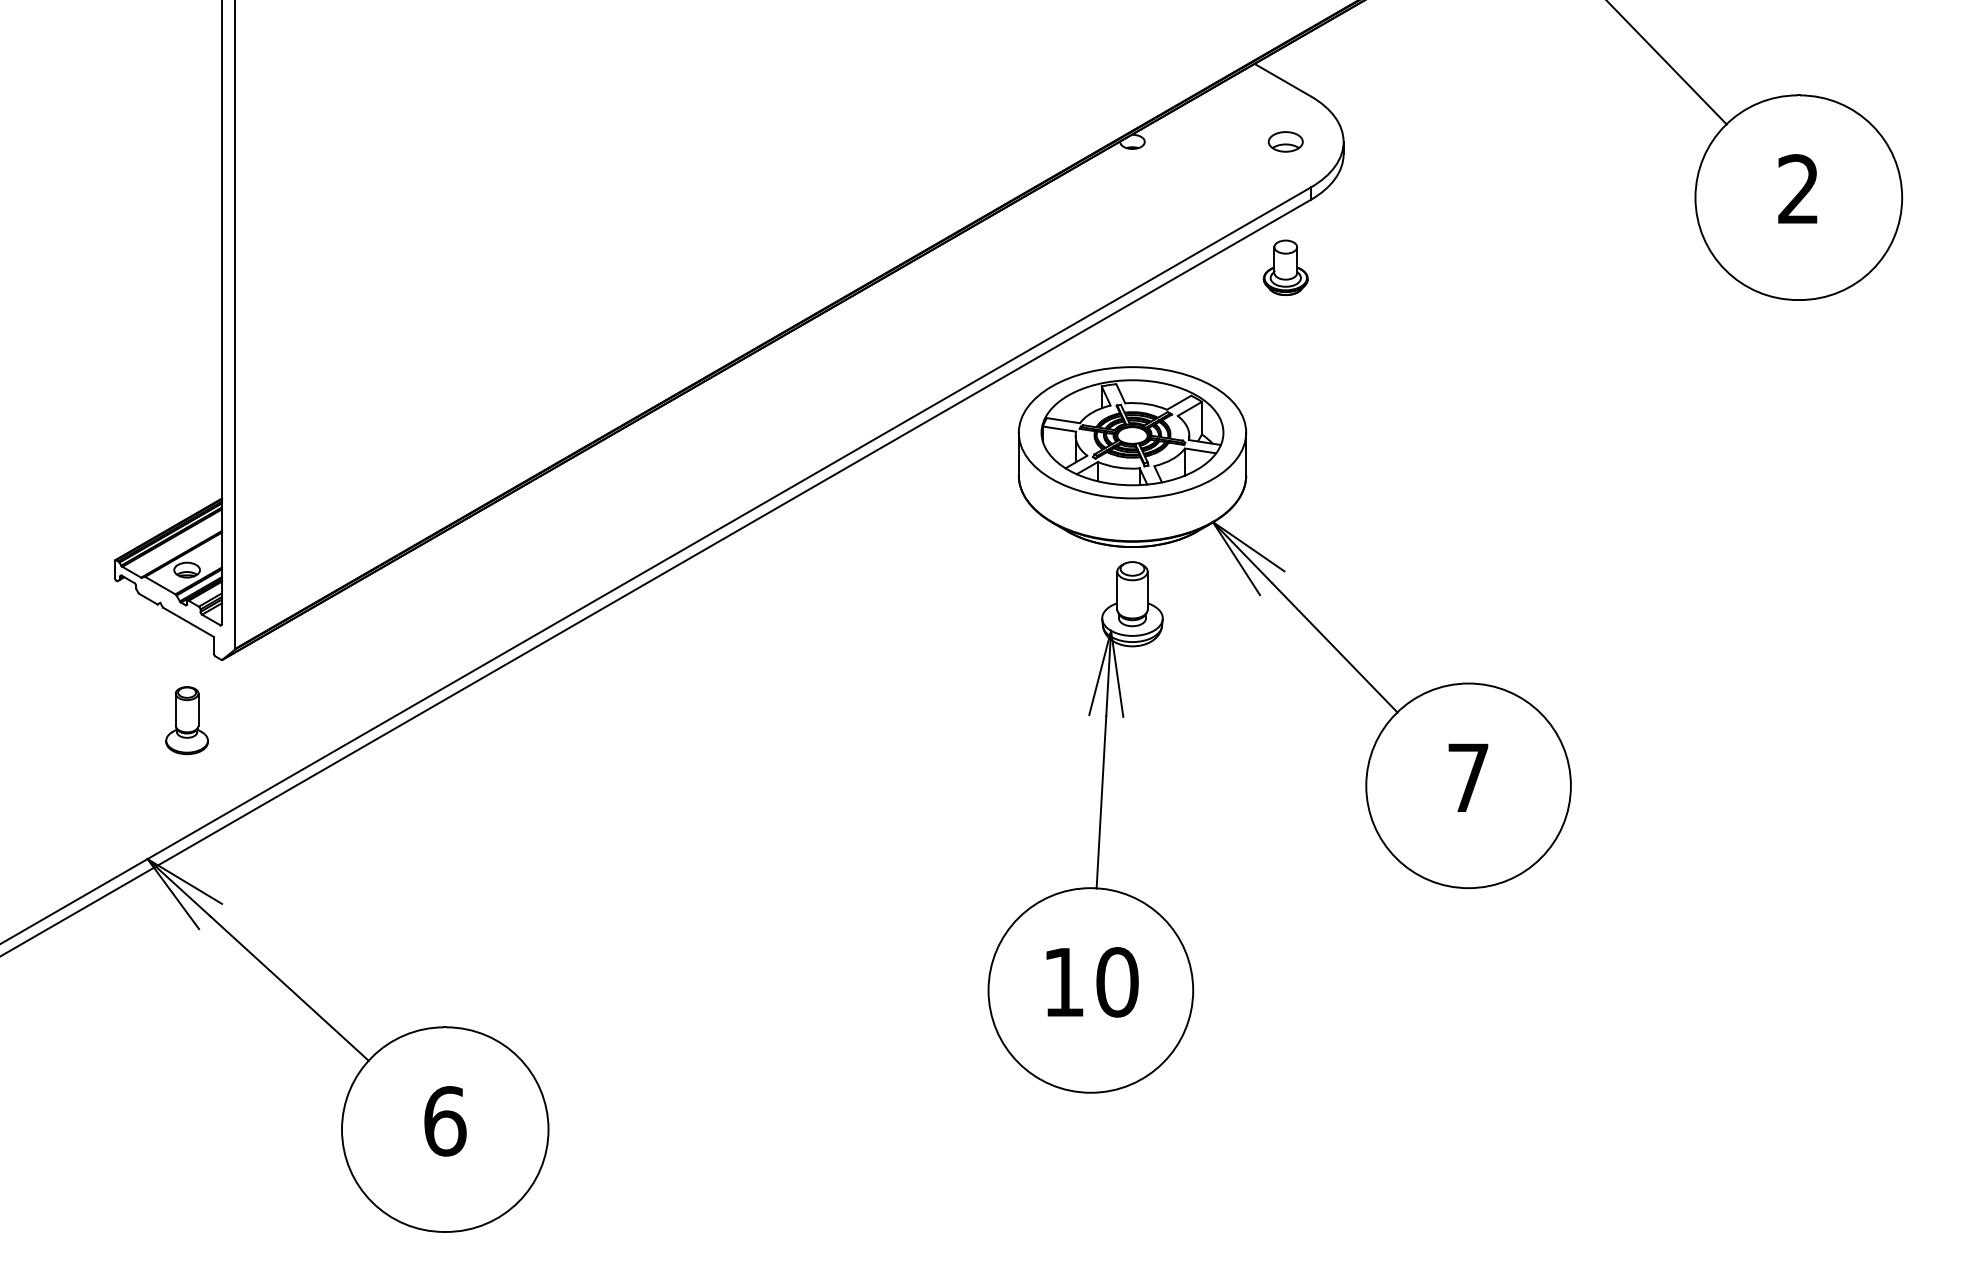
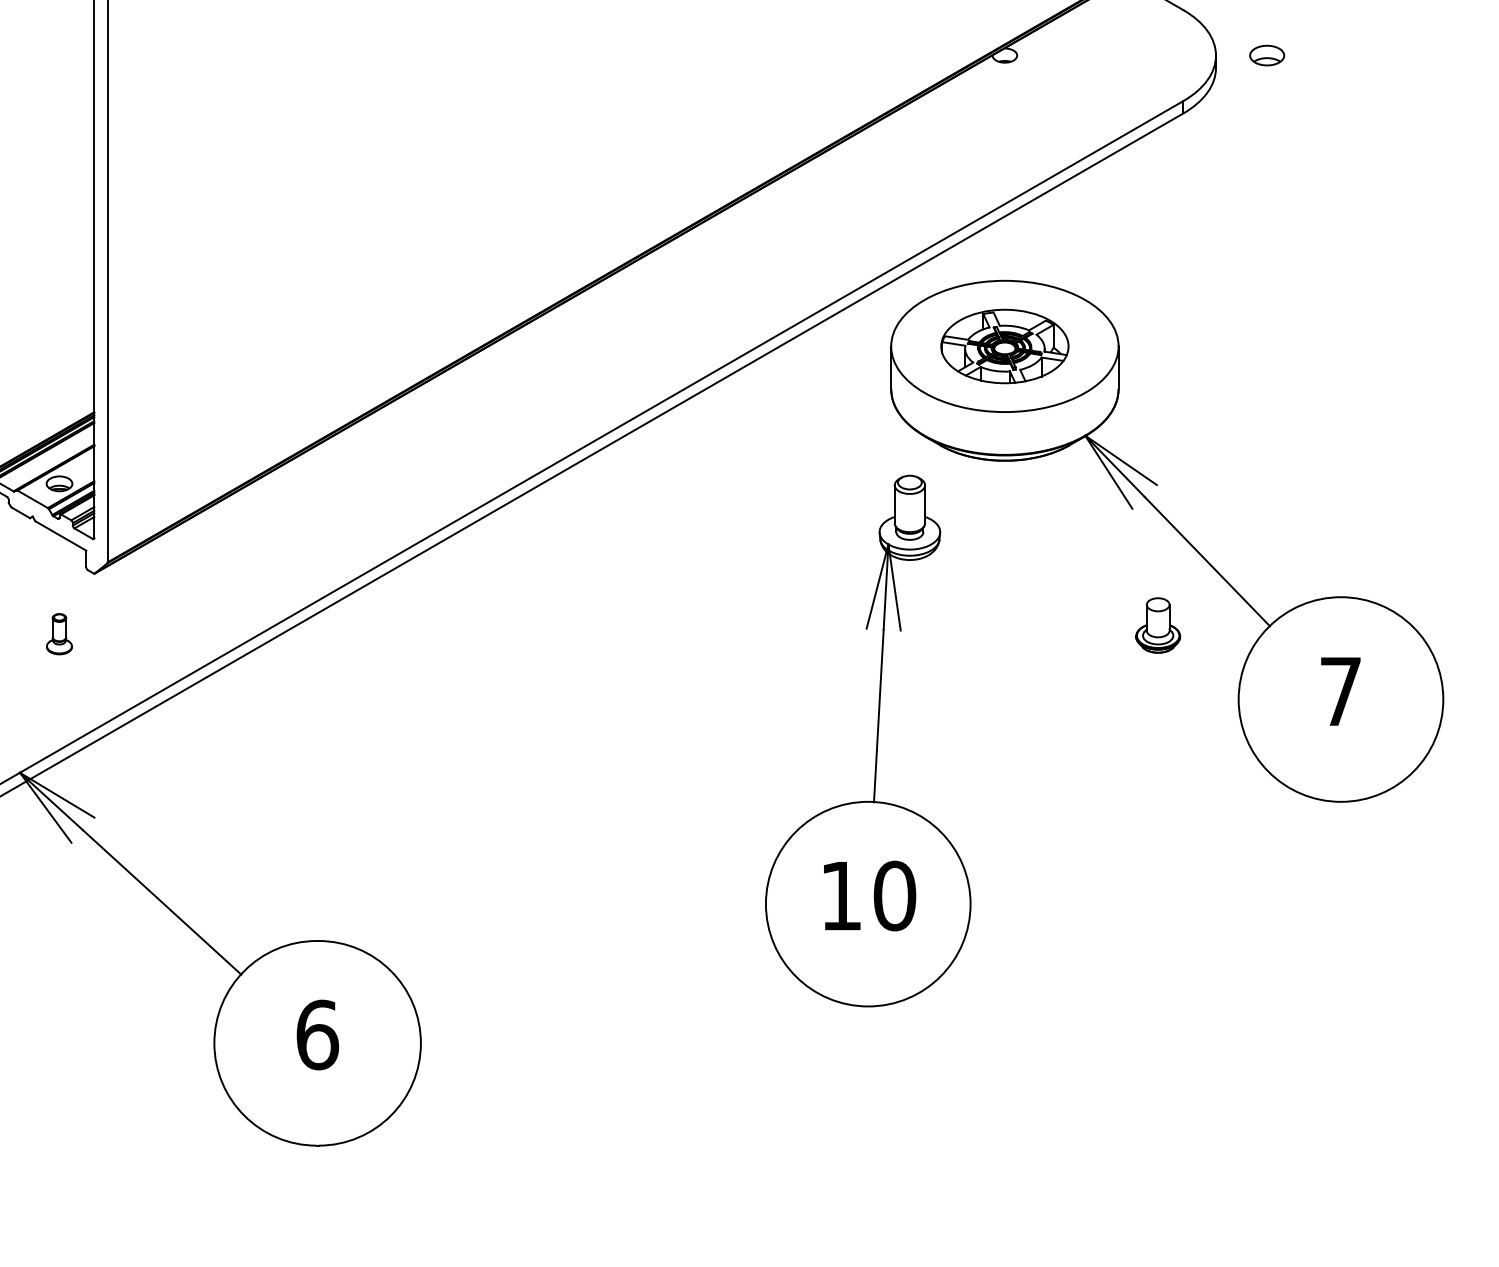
part: (1285, 141) -> (1266, 55), moved
part: (1285, 267) -> (1157, 625), moved
part: (1132, 432) -> (1004, 346), size x0.7
part: (186, 720) -> (58, 634), size x0.6
part: (1098, 831) -> (875, 745), moved

